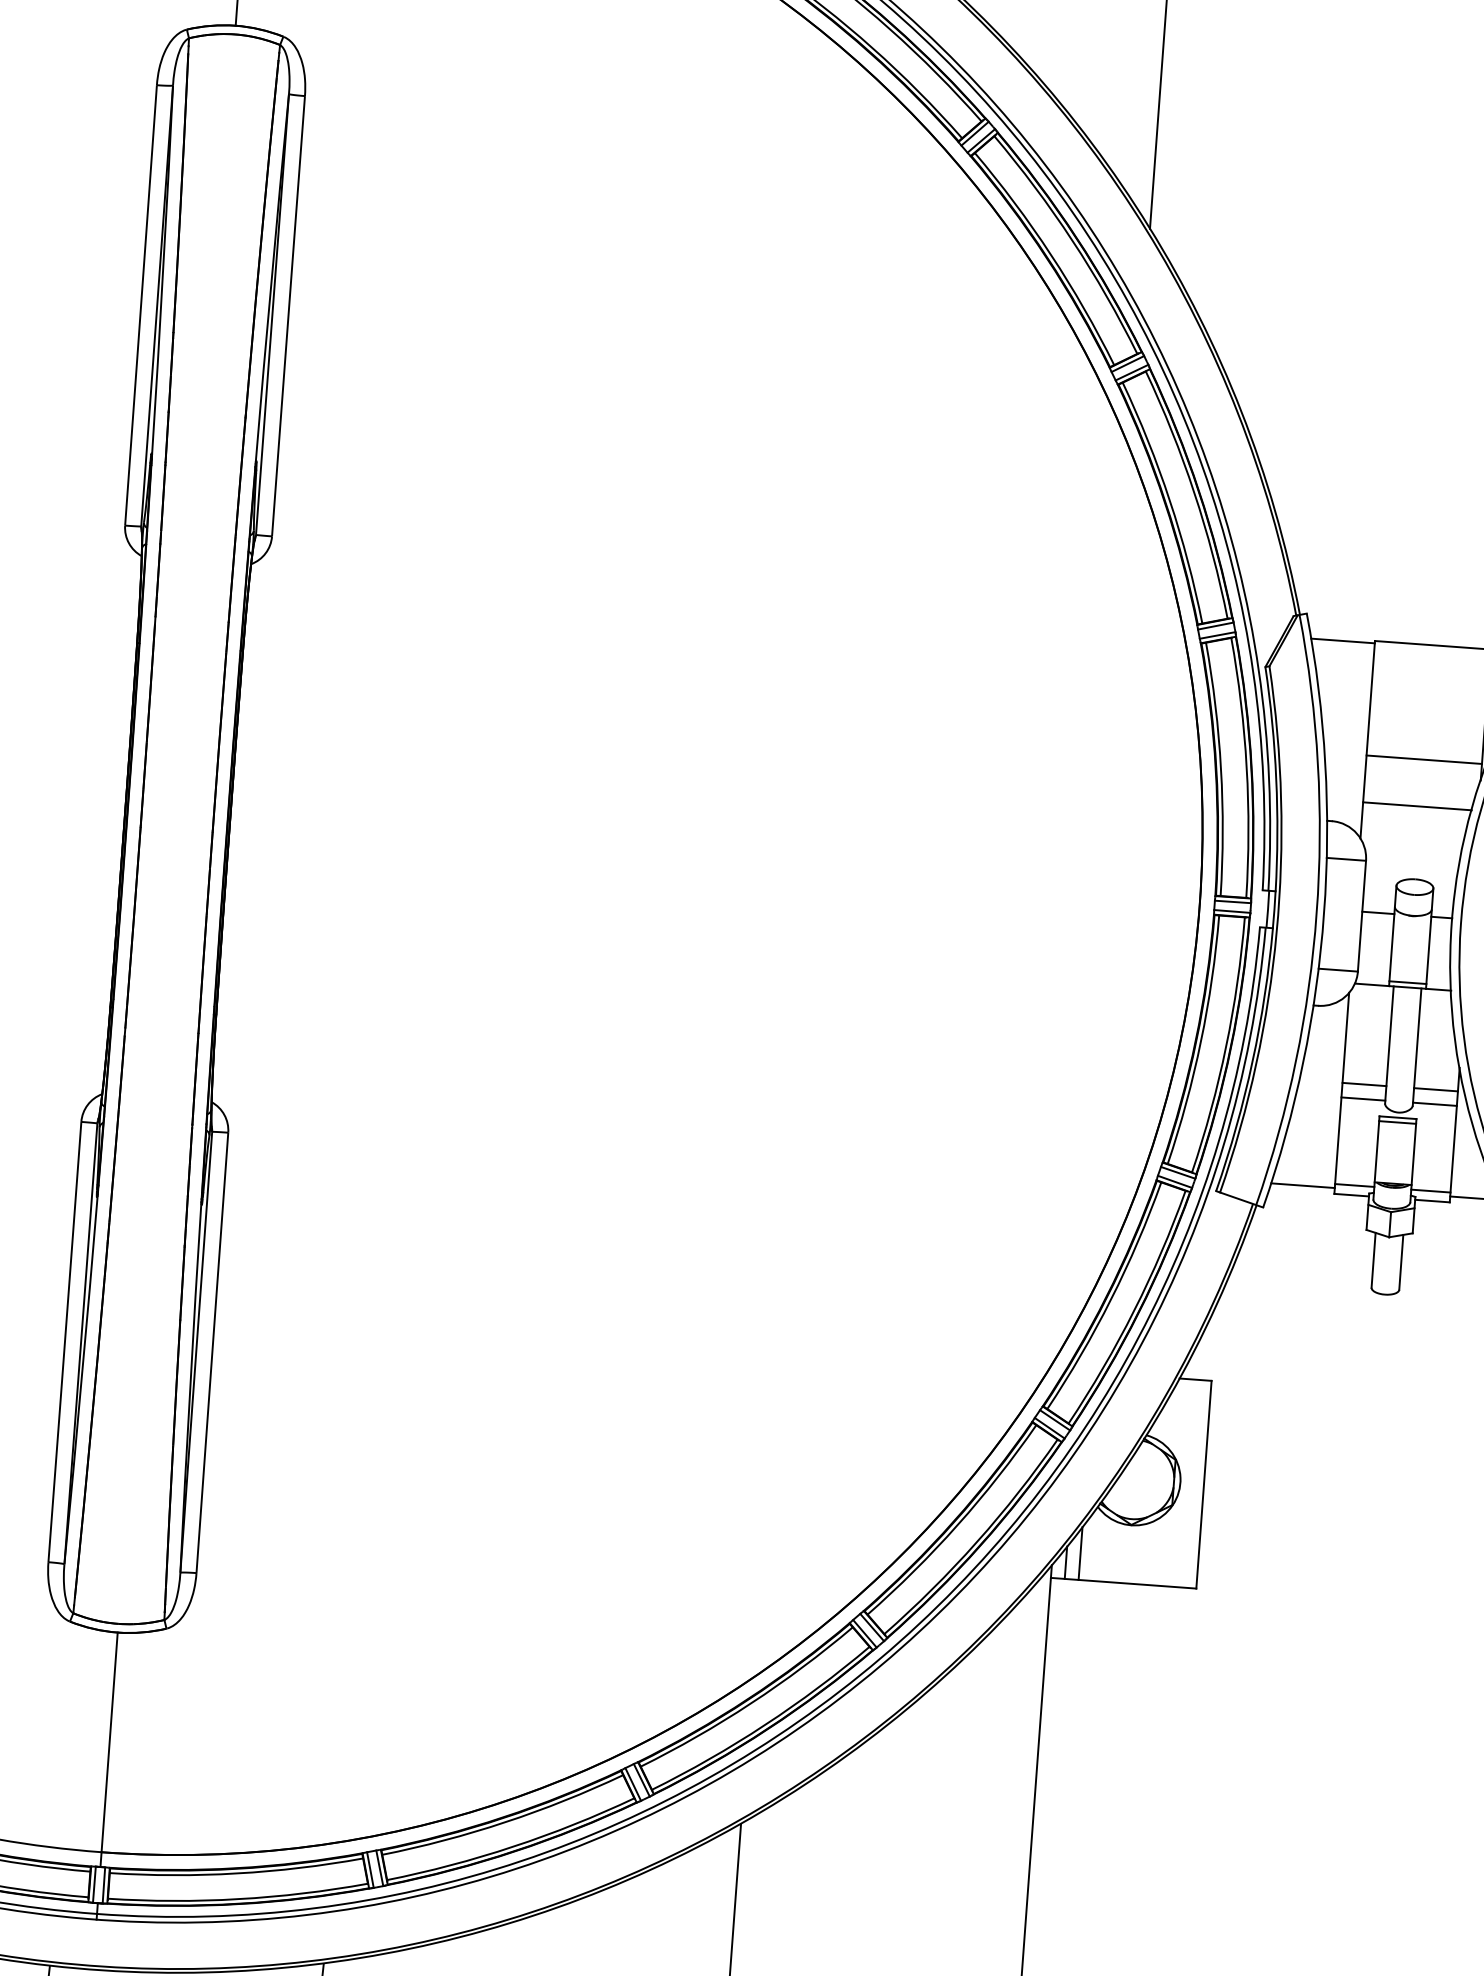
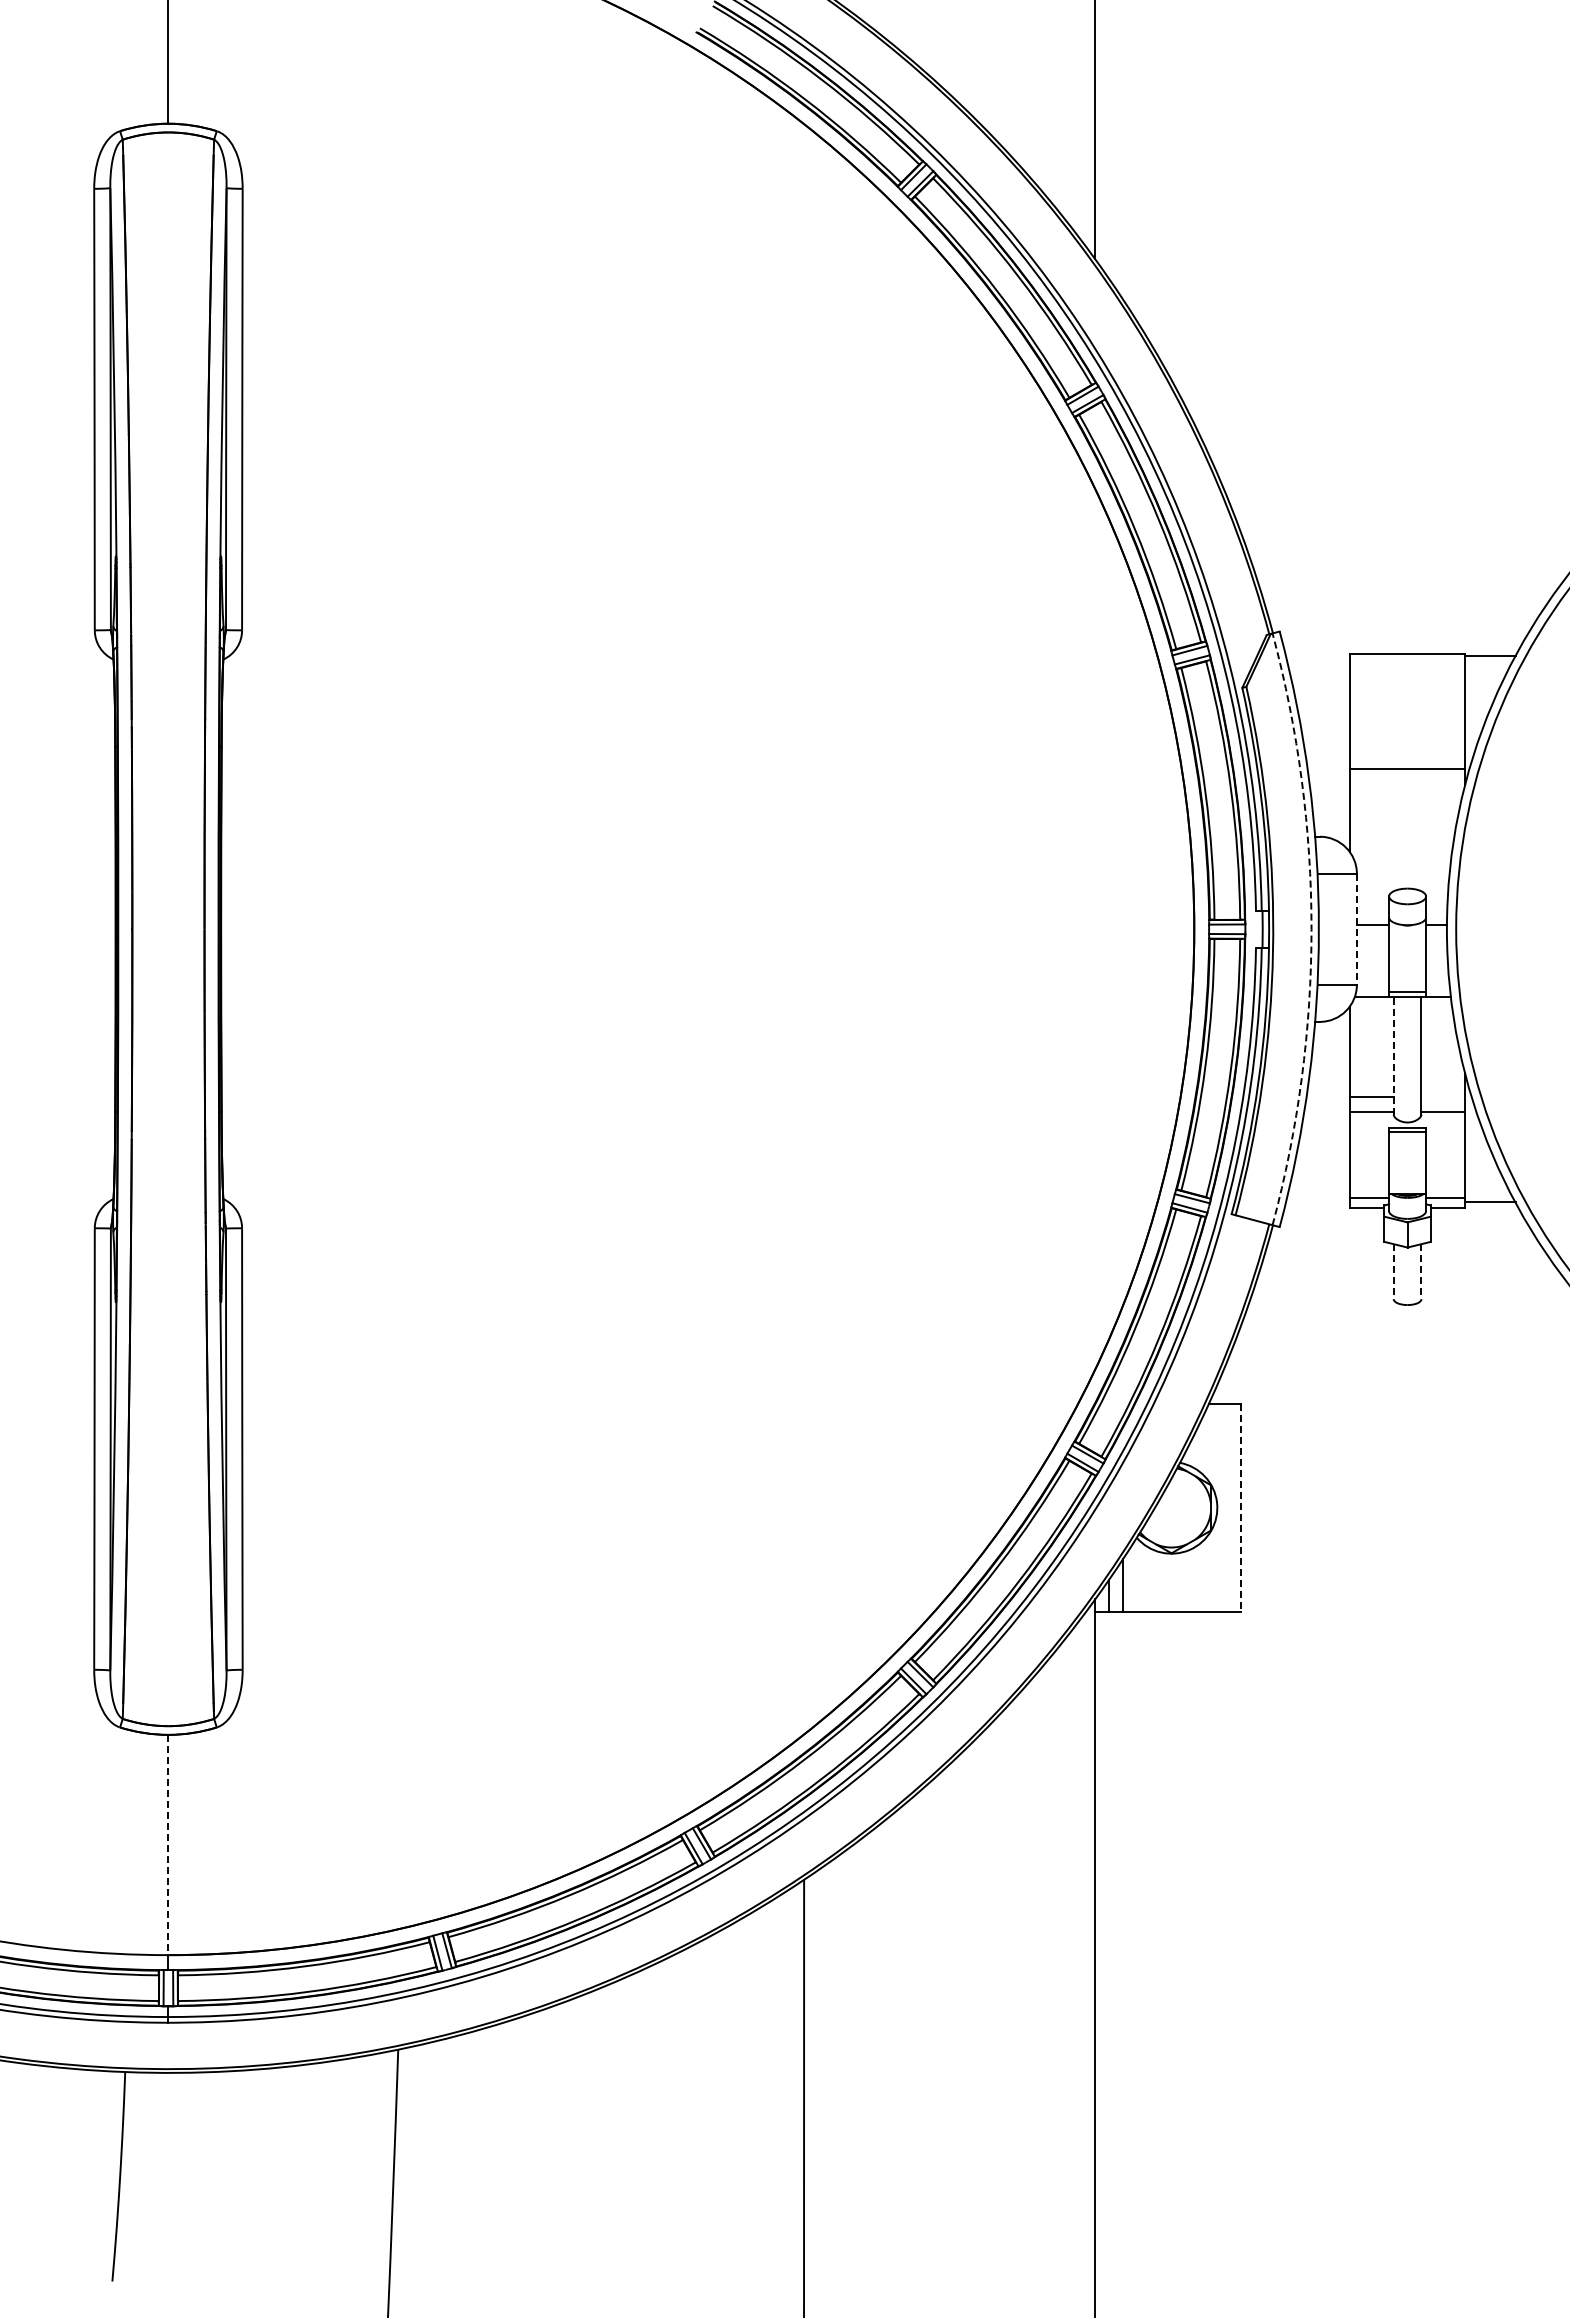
line: (1342, 641) -> (1317, 656), removed
line: (1416, 806) -> (1403, 815), removed
arc: (1316, 913) -> (1311, 929), solid -> dashed
line: (1361, 916) -> (1356, 929), solid -> dashed
line: (1389, 1044) -> (1393, 1055), solid -> dashed
line: (1436, 1089) -> (1443, 1096), removed
line: (1302, 1185) -> (1317, 1202), removed
line: (1373, 1260) -> (1393, 1271), solid -> dashed
line: (1401, 1262) -> (1421, 1271), solid -> dashed
line: (1203, 1485) -> (1240, 1508), solid -> dashed
line: (109, 1742) -> (168, 1845), solid -> dashed

